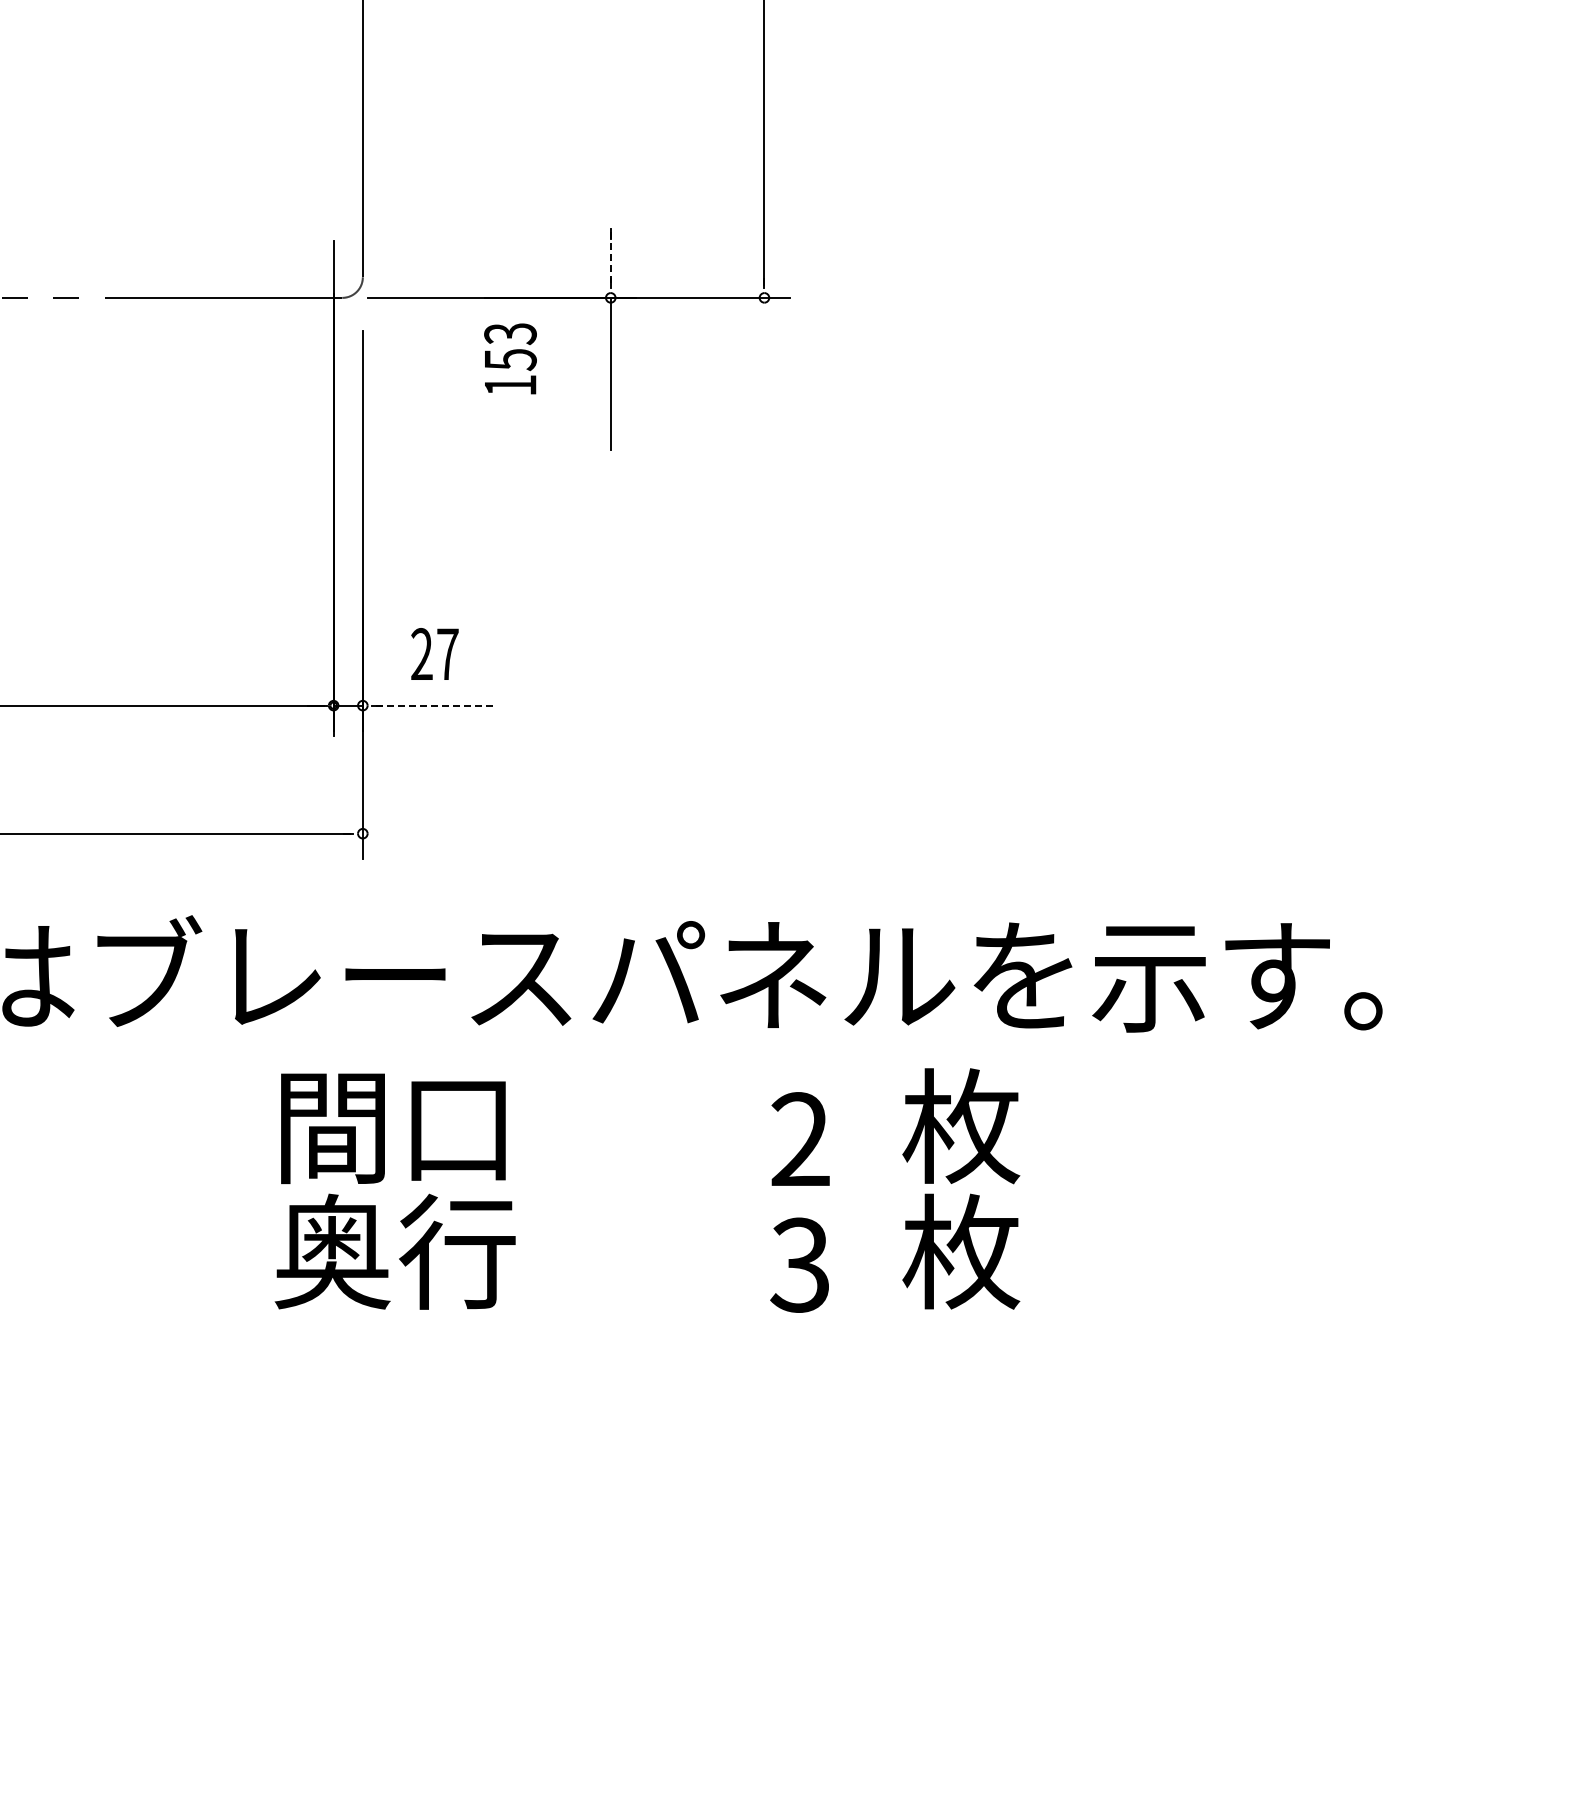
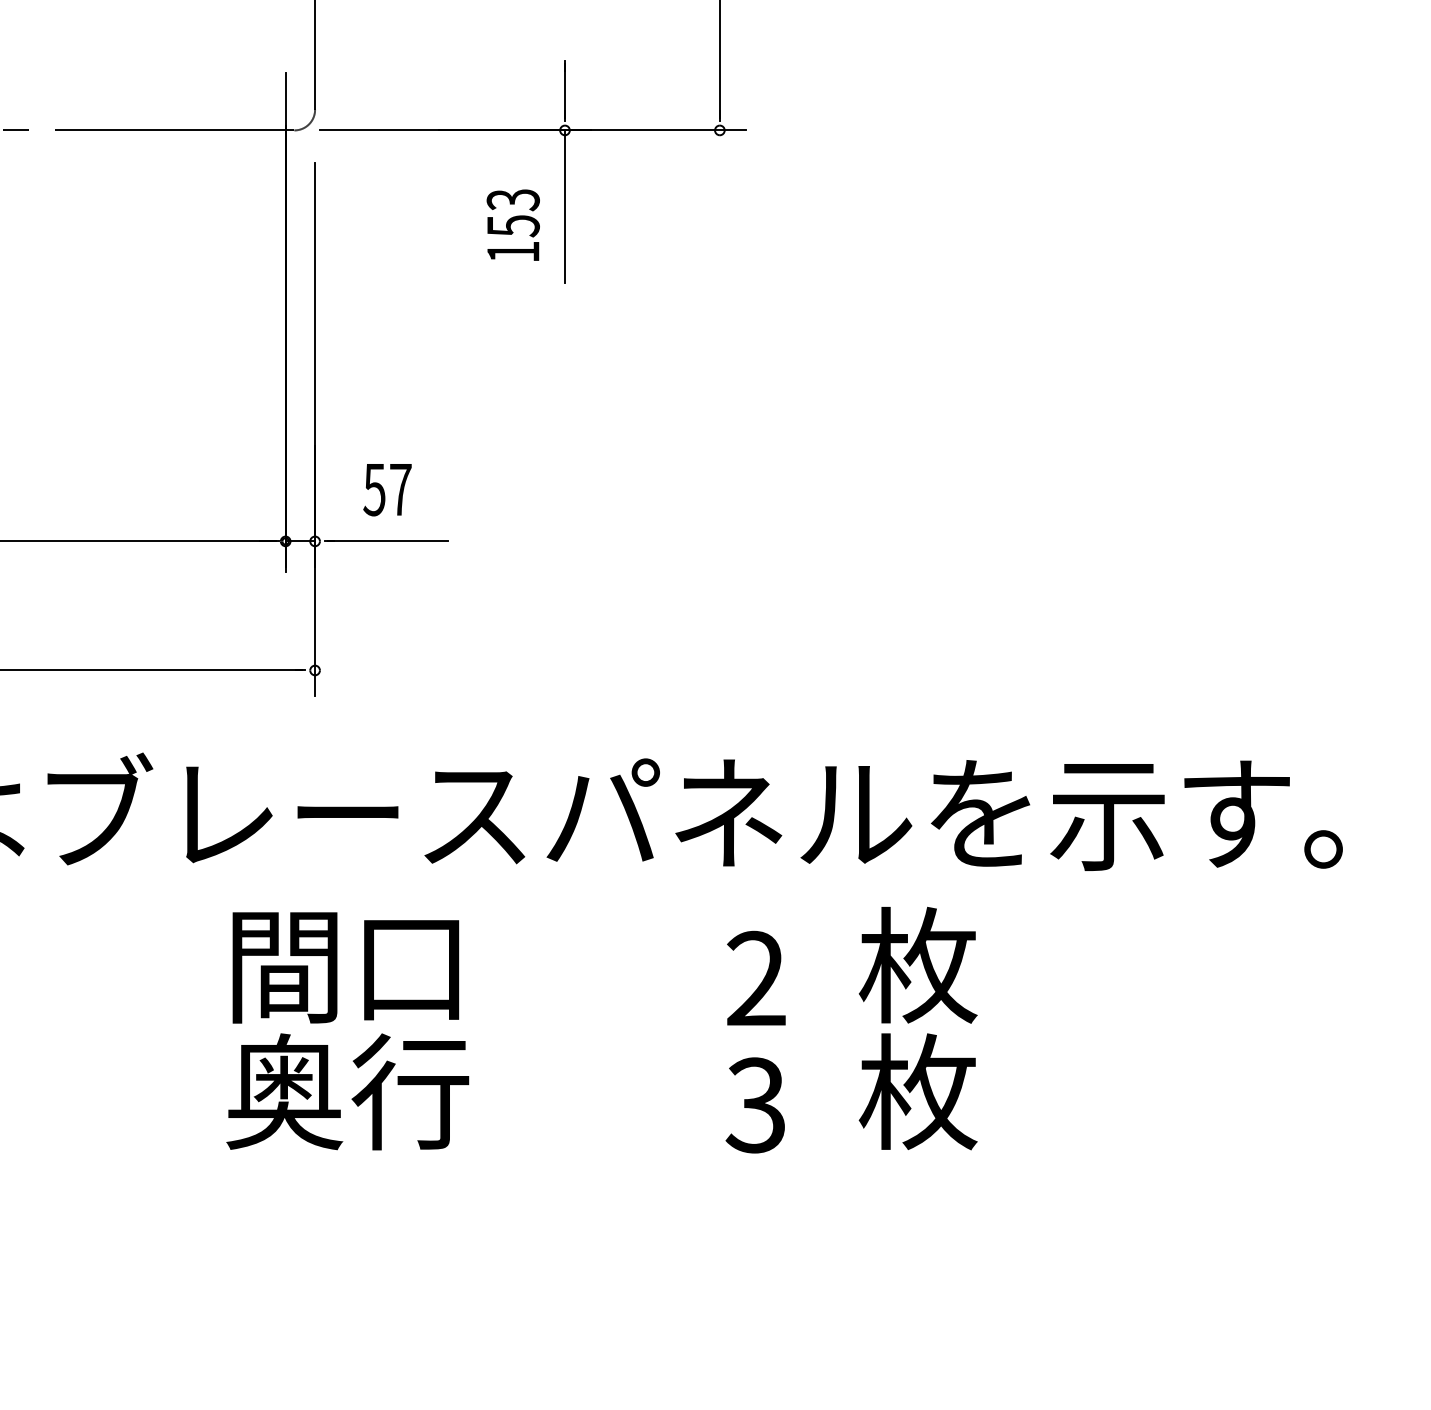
line: (610, 259) -> (564, 91), dashed -> solid
text: (510, 358) -> (513, 224), moved
text: (421, 654) -> (374, 489), 27 -> 57
line: (435, 705) -> (388, 541), dashed -> solid

